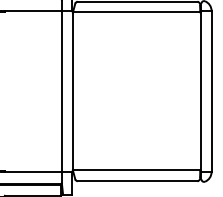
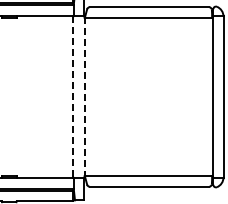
line: (61, 92) -> (73, 97), solid -> dashed
line: (72, 92) -> (84, 97), solid -> dashed

